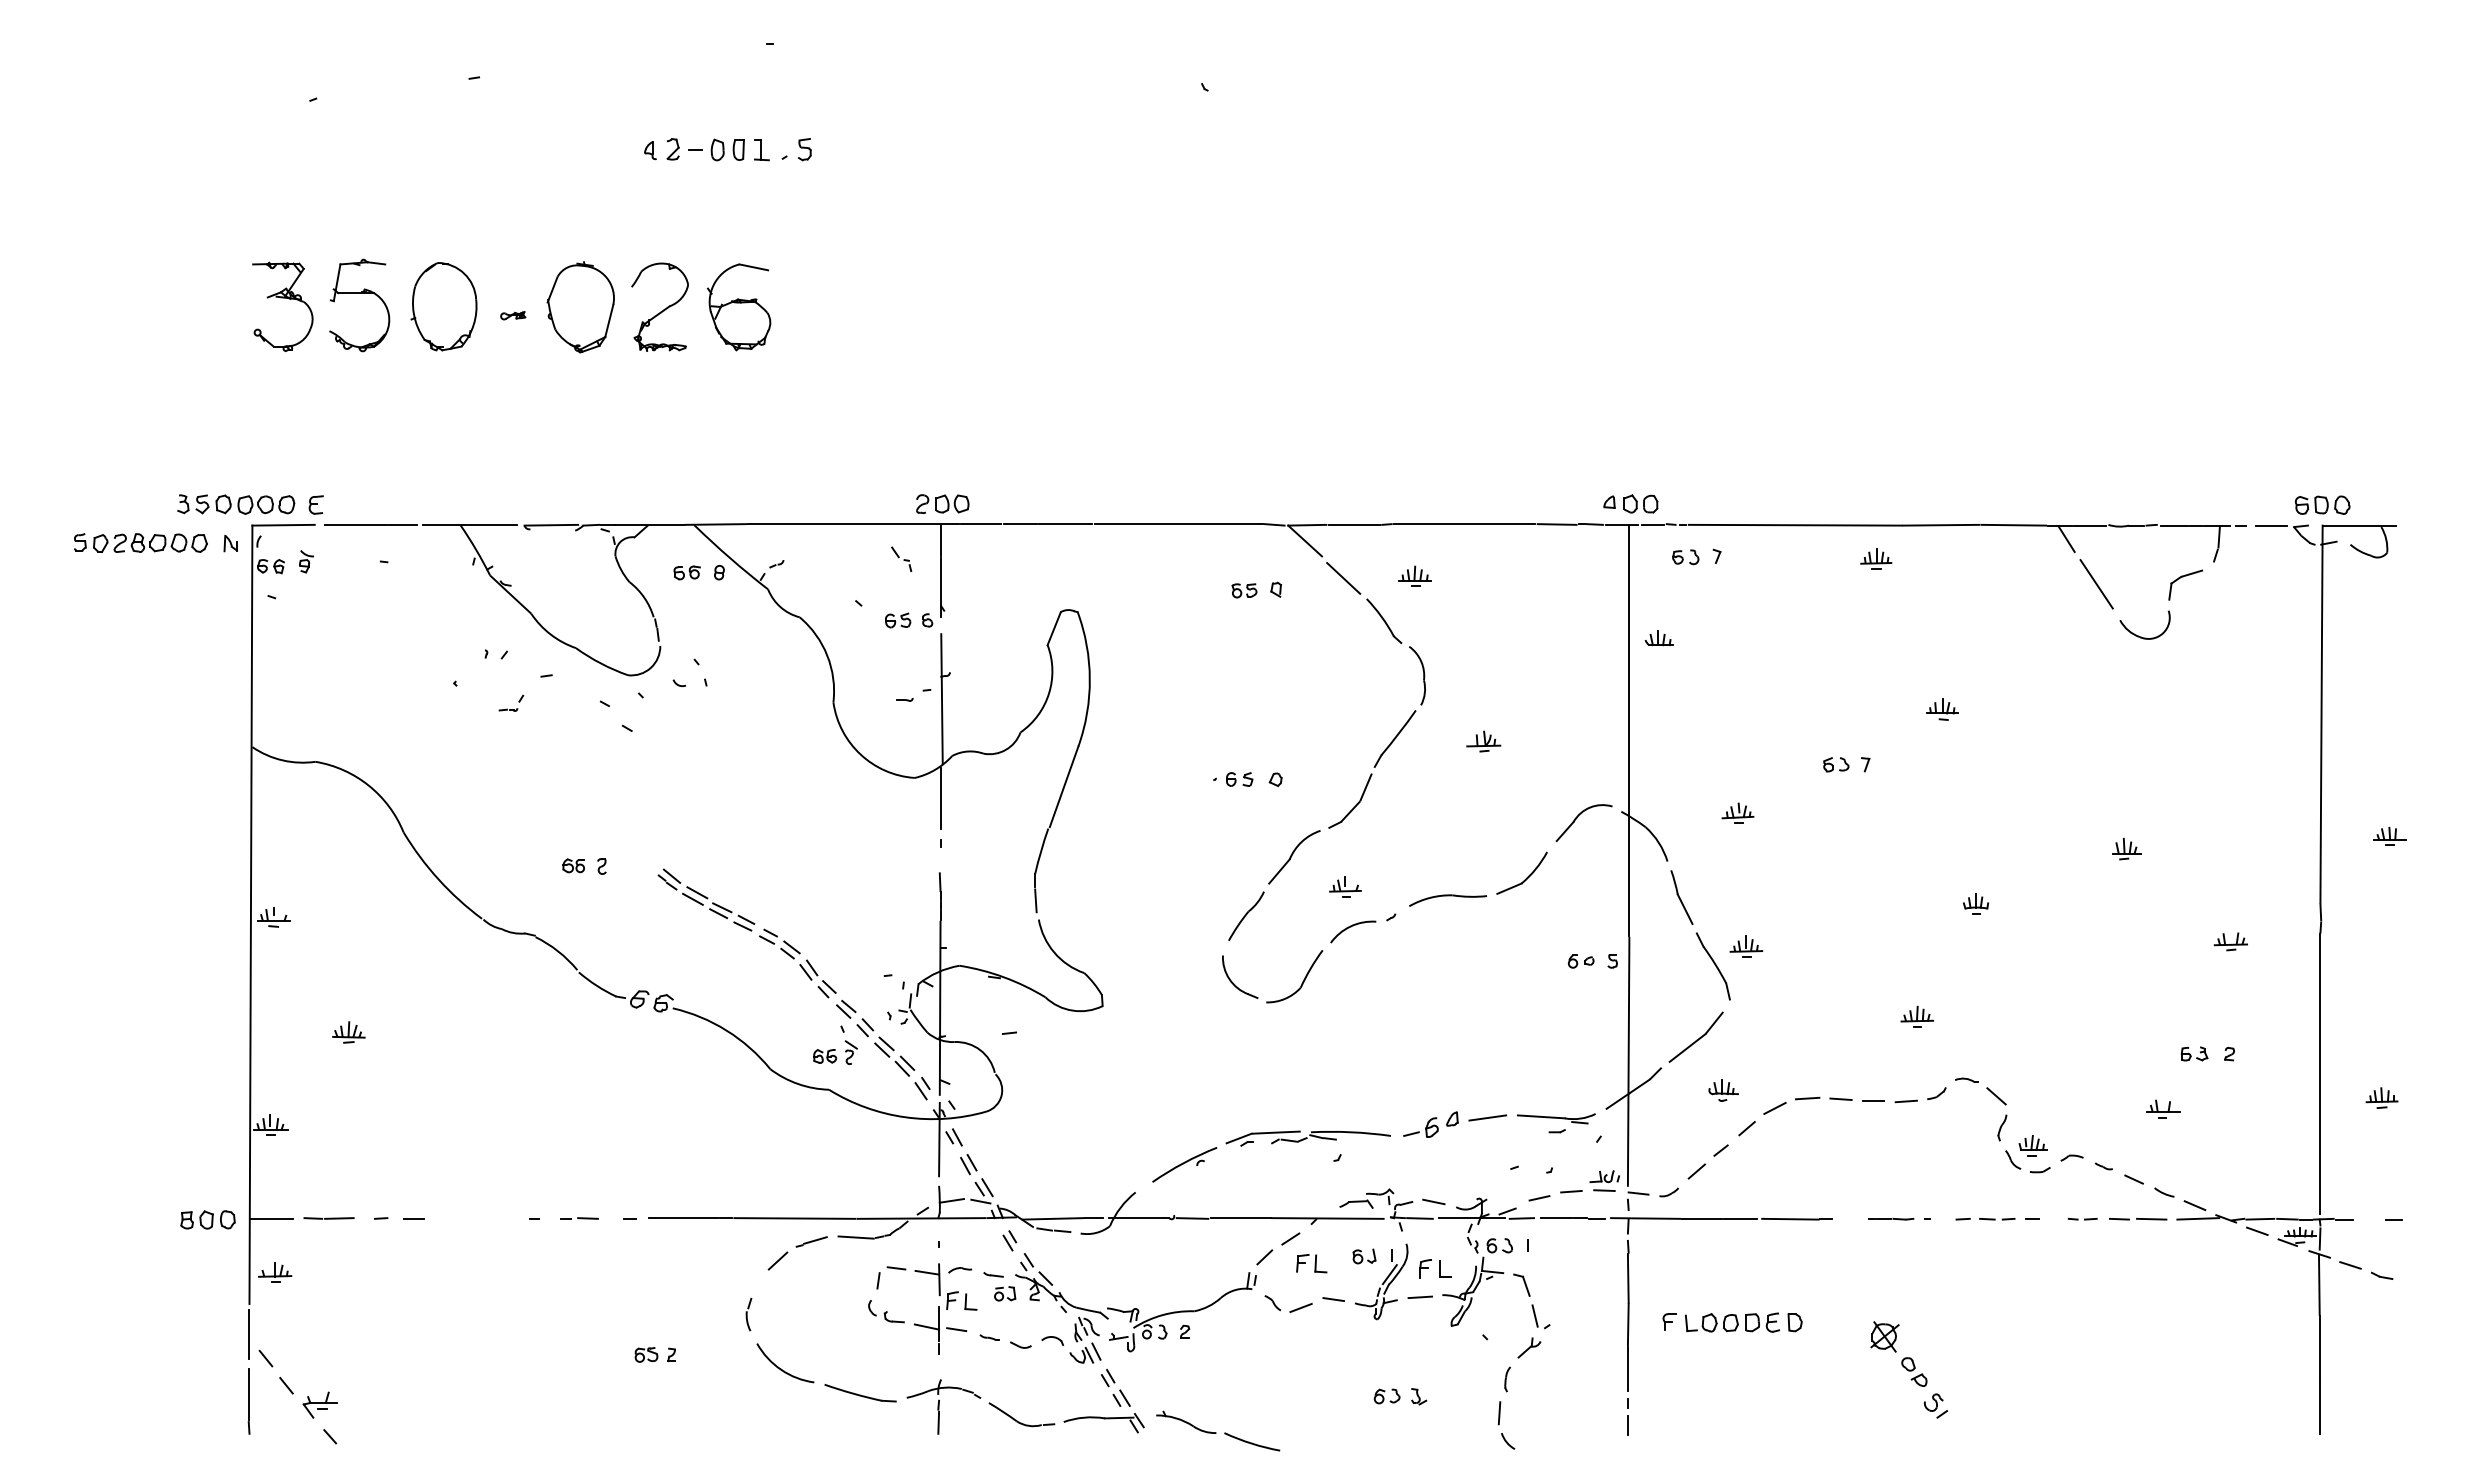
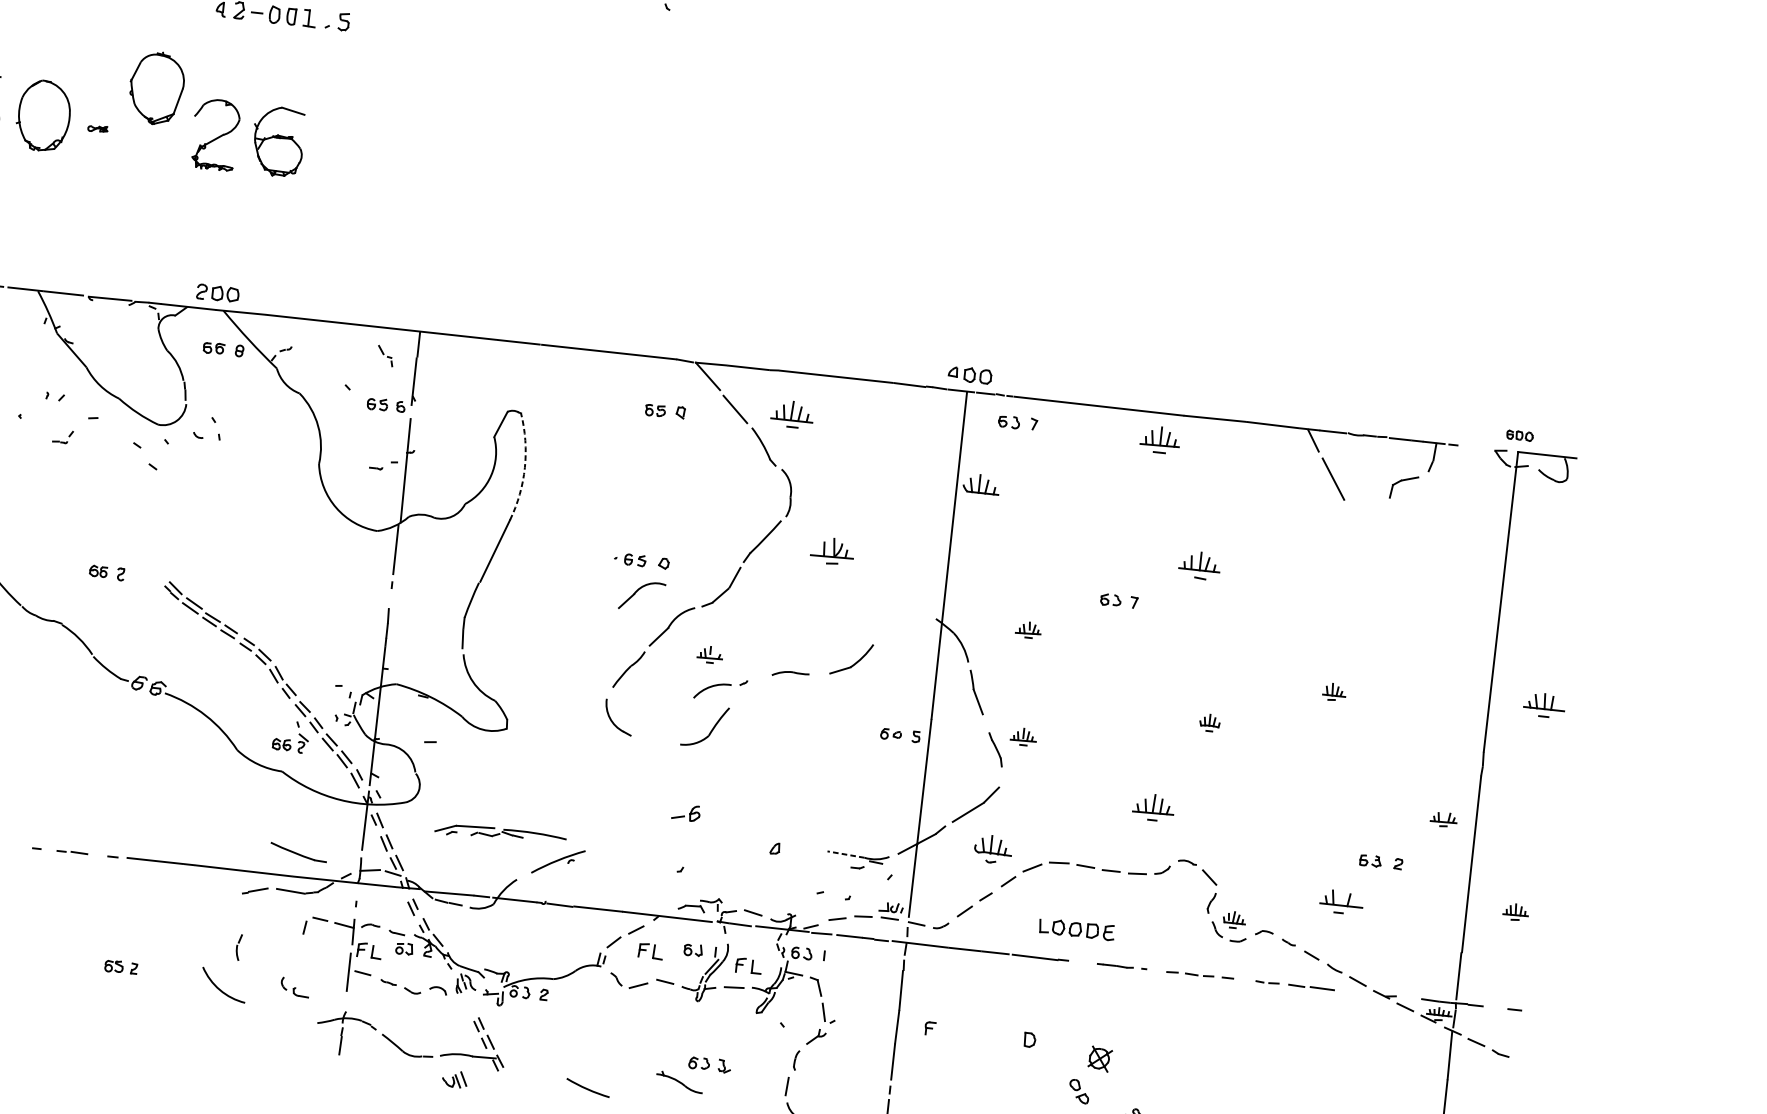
part: (580, 307) -> (156, 88), moved
part: (942, 503) -> (217, 292), moved
part: (2322, 504) -> (1519, 435), size x0.6
line: (2270, 525) -> (1476, 447), removed
part: (1876, 558) -> (1160, 439), size x1.6
part: (1414, 575) -> (791, 413), size x1.6
part: (2141, 636) -> (1364, 524), removed
part: (1658, 638) -> (980, 484), size x1.6
arc: (1089, 679) -> (524, 467), solid -> dashed
part: (1942, 709) -> (1200, 565), size x1.6
part: (1483, 741) -> (832, 551), size x1.6
part: (1578, 817) -> (638, 591), moved
part: (2389, 835) -> (1544, 704), size x1.6
part: (1448, 900) -> (790, 674), size x0.6
part: (2230, 941) -> (1443, 819), moved
part: (1712, 966) -> (995, 749), size x0.6
part: (1302, 981) -> (710, 731), moved
part: (1916, 1016) -> (1152, 807), size x1.6
part: (1723, 1090) -> (993, 849), size x1.6
part: (2163, 1108) -> (1341, 901), size x1.6
line: (1541, 1116) -> (846, 854), solid -> dashed
line: (1487, 1117) -> (803, 850), removed
part: (1420, 1127) -> (685, 812), moved
part: (1307, 1138) -> (500, 834), moved
line: (2198, 1218) -> (1359, 992), removed
line: (2260, 1218) -> (1408, 997), removed
line: (777, 1260) -> (226, 902), removed
part: (886, 1311) -> (295, 987), moved
part: (748, 1314) -> (238, 947), moved
part: (1732, 1322) -> (1076, 929), moved
line: (926, 1326) -> (339, 968), removed
part: (1085, 1352) -> (455, 1078), moved
part: (1914, 1371) -> (1079, 1091), moved
part: (860, 1393) -> (298, 852), moved
part: (1186, 1421) -> (679, 1081), moved

